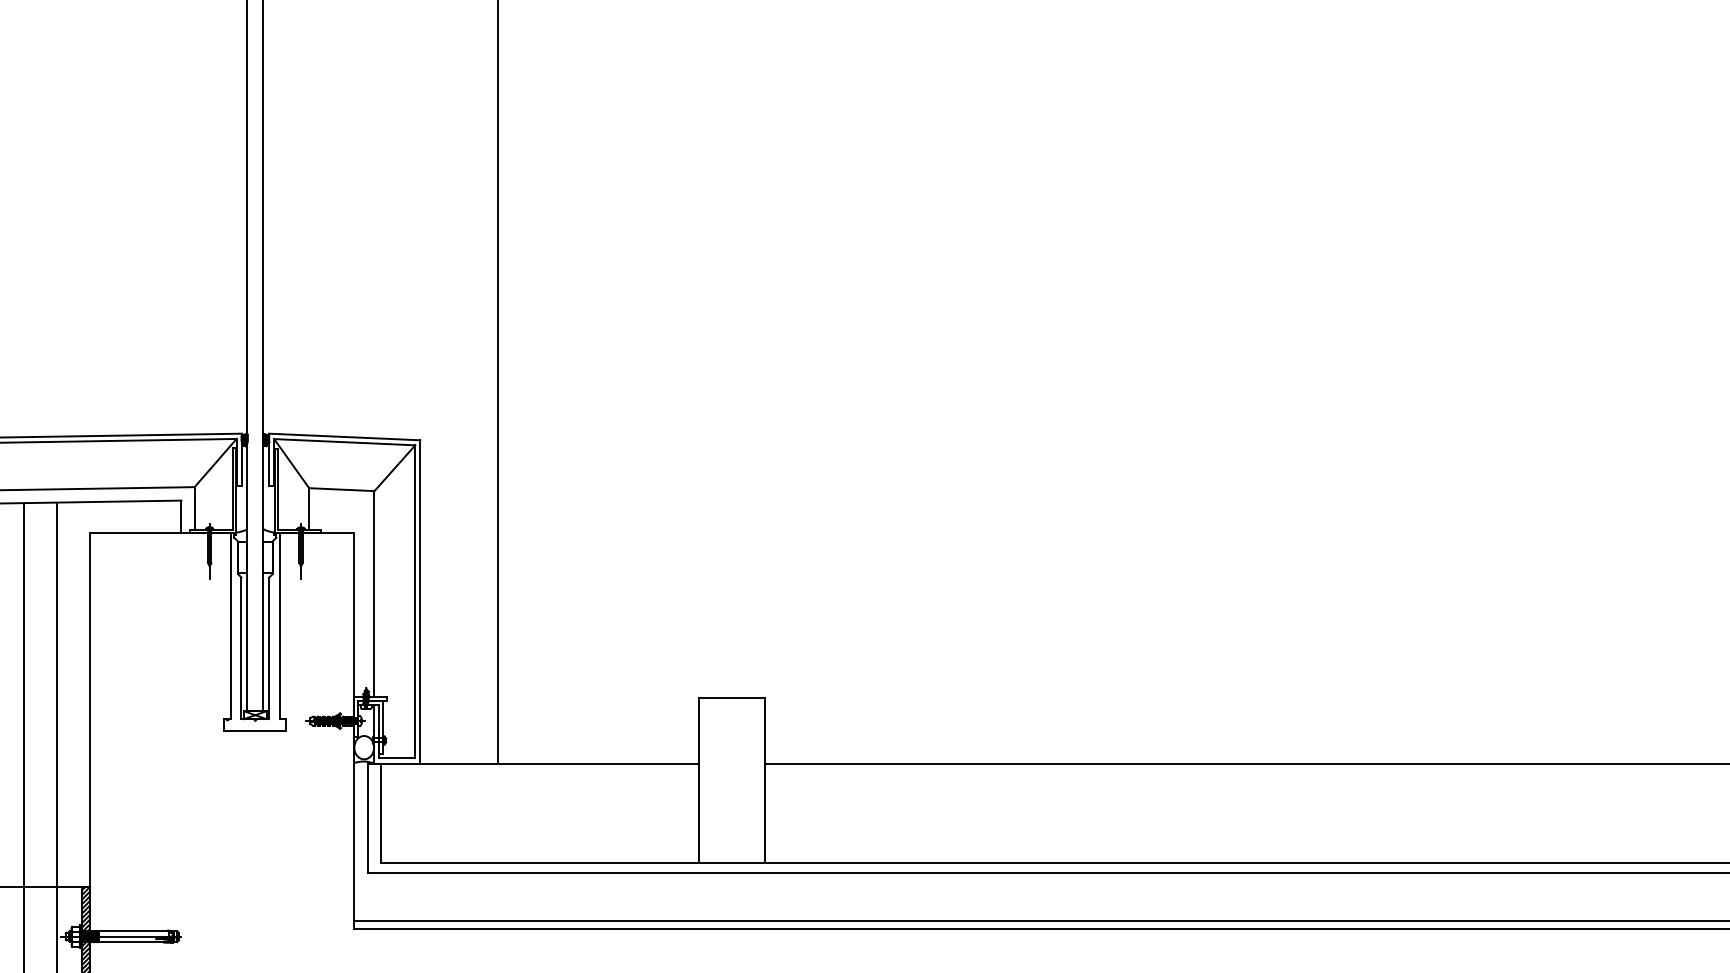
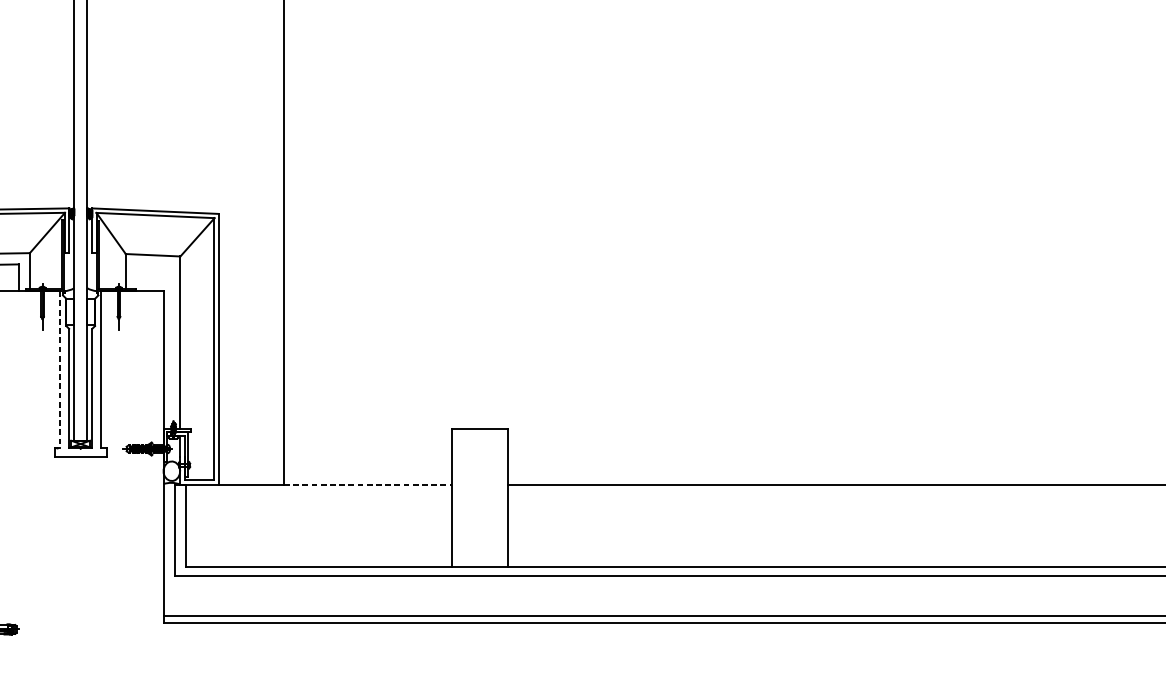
line: (230, 626) -> (59, 369), solid -> dashed
line: (598, 763) -> (367, 484), solid -> dashed

